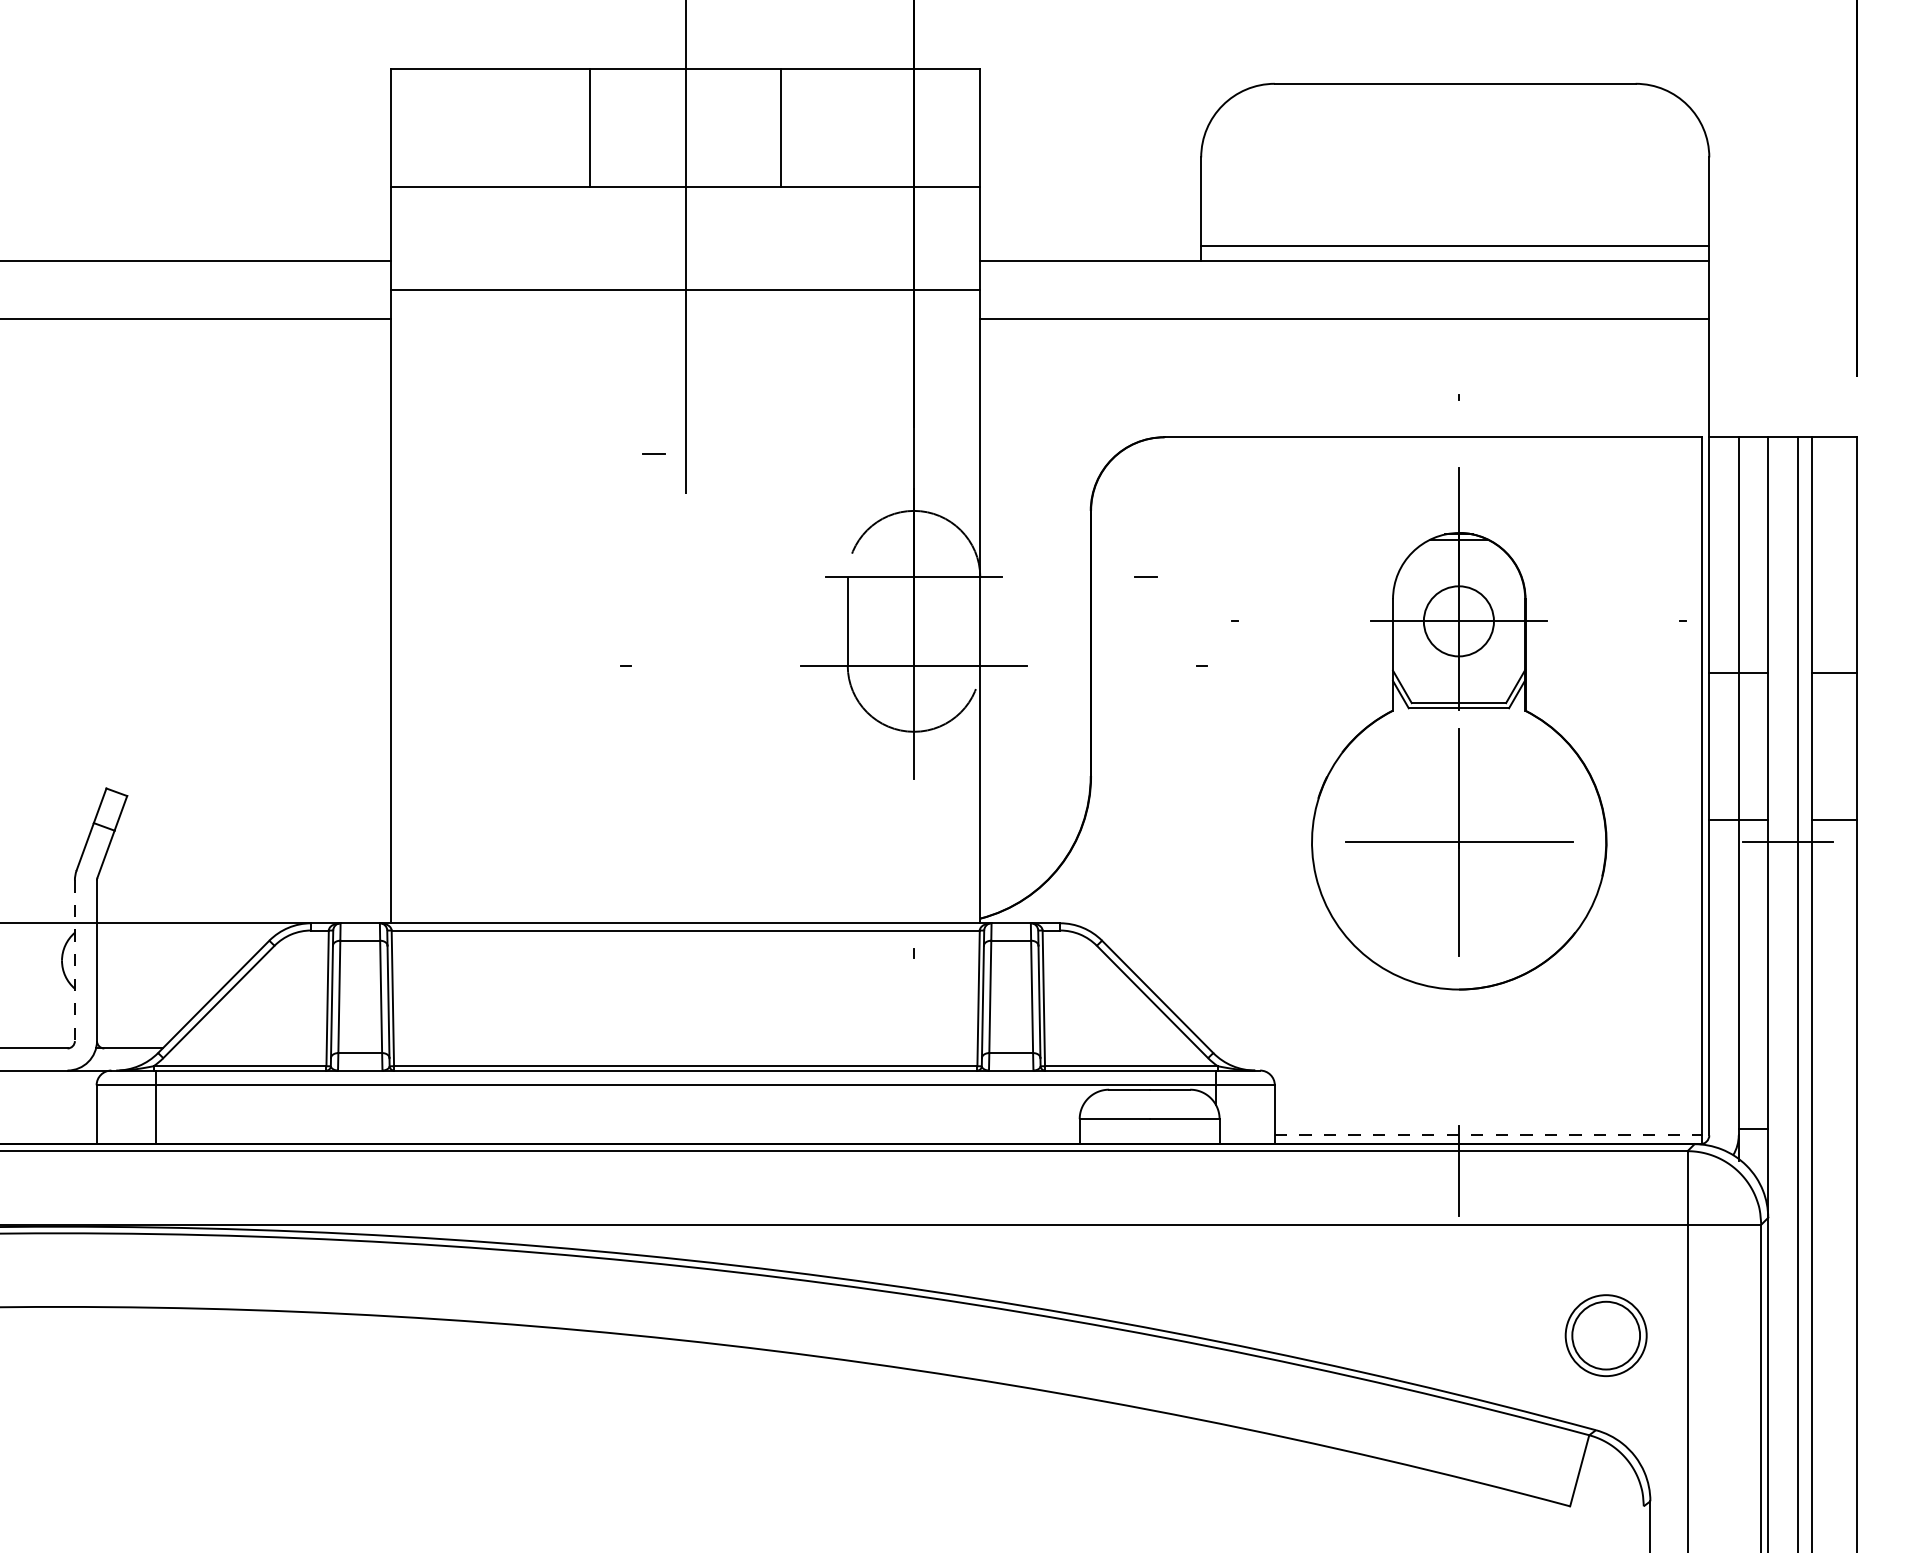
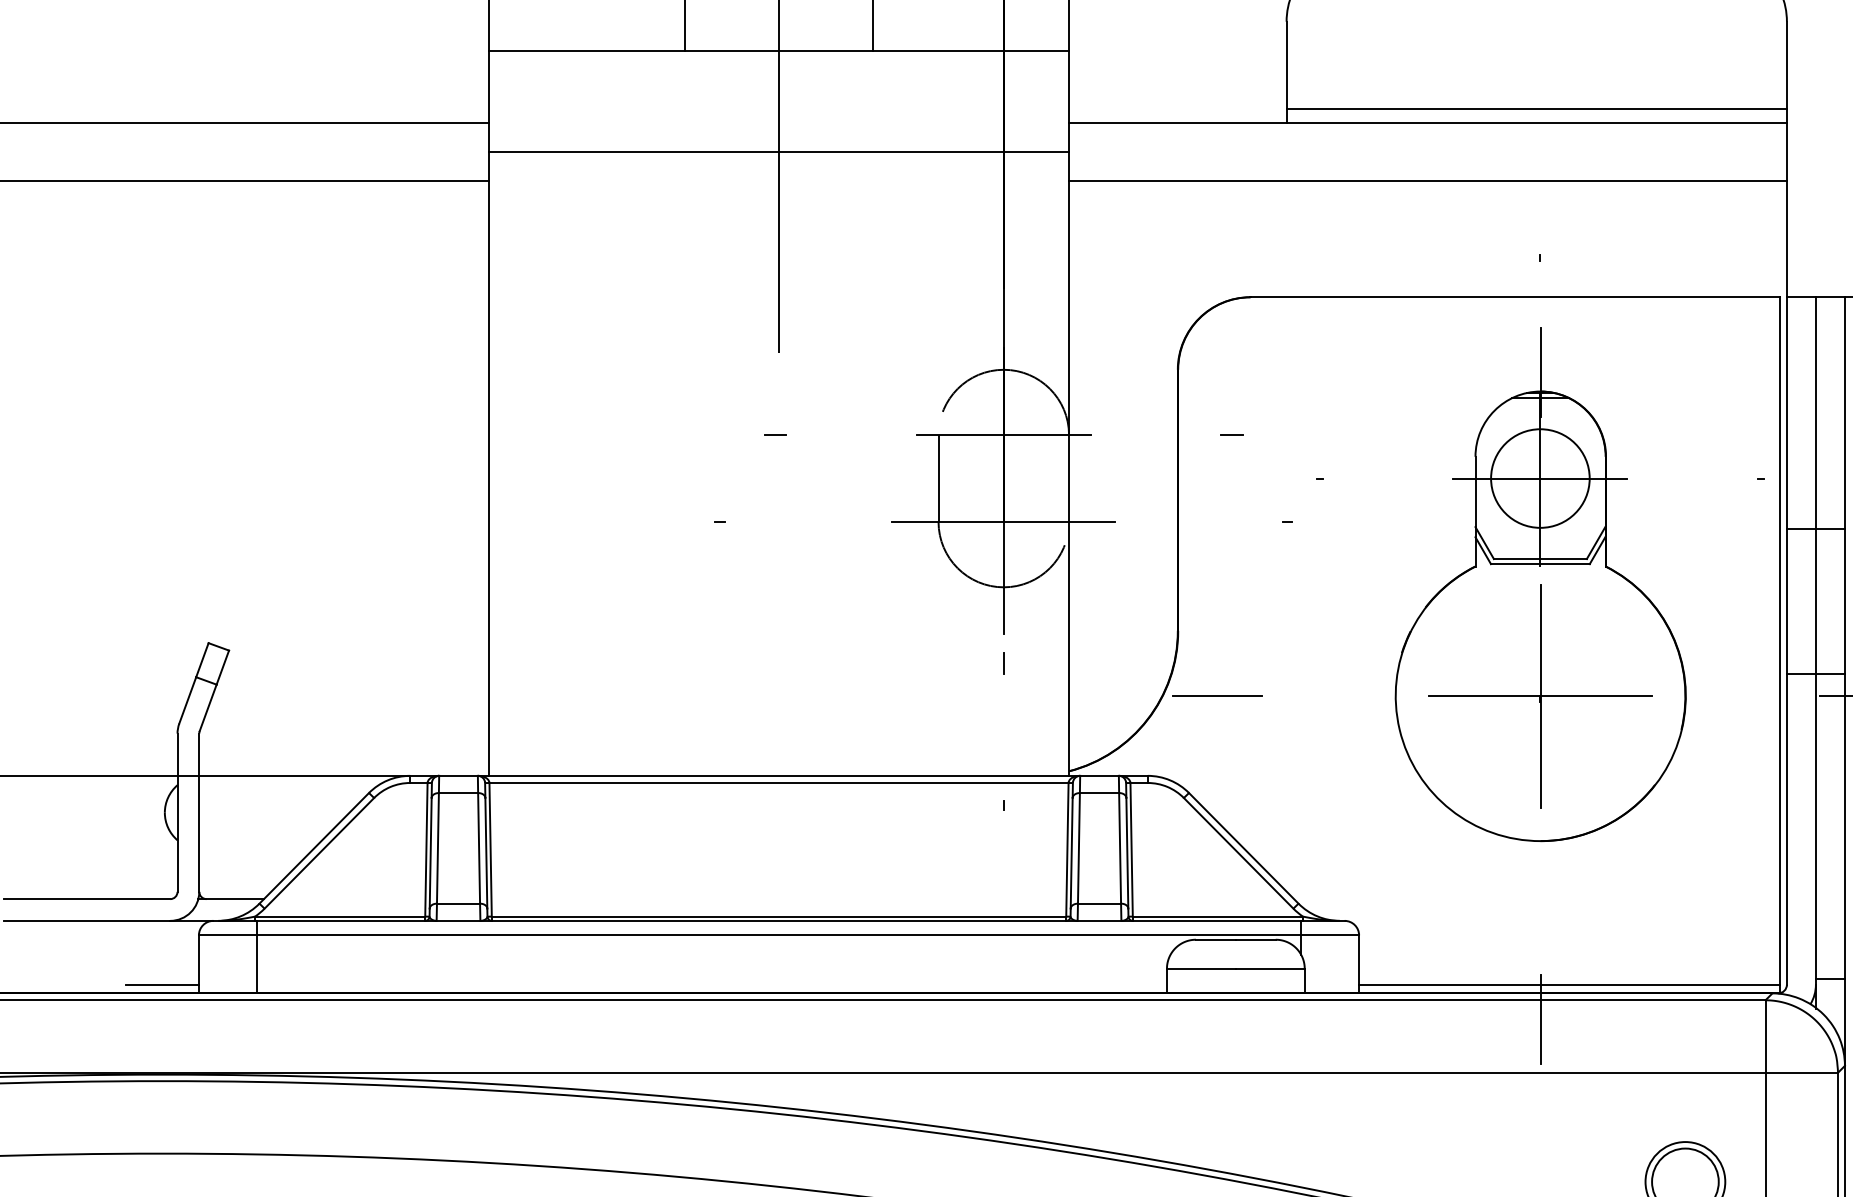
line: (653, 453) -> (774, 434), moved
circle: (1458, 621) -> (1539, 478), size x1.43
line: (913, 808) -> (1003, 662), added
line: (1130, 842) -> (1216, 696), added
line: (74, 961) -> (177, 813), dashed -> solid
line: (59, 1135) -> (162, 984), added
line: (1488, 1135) -> (1569, 984), dashed -> solid

